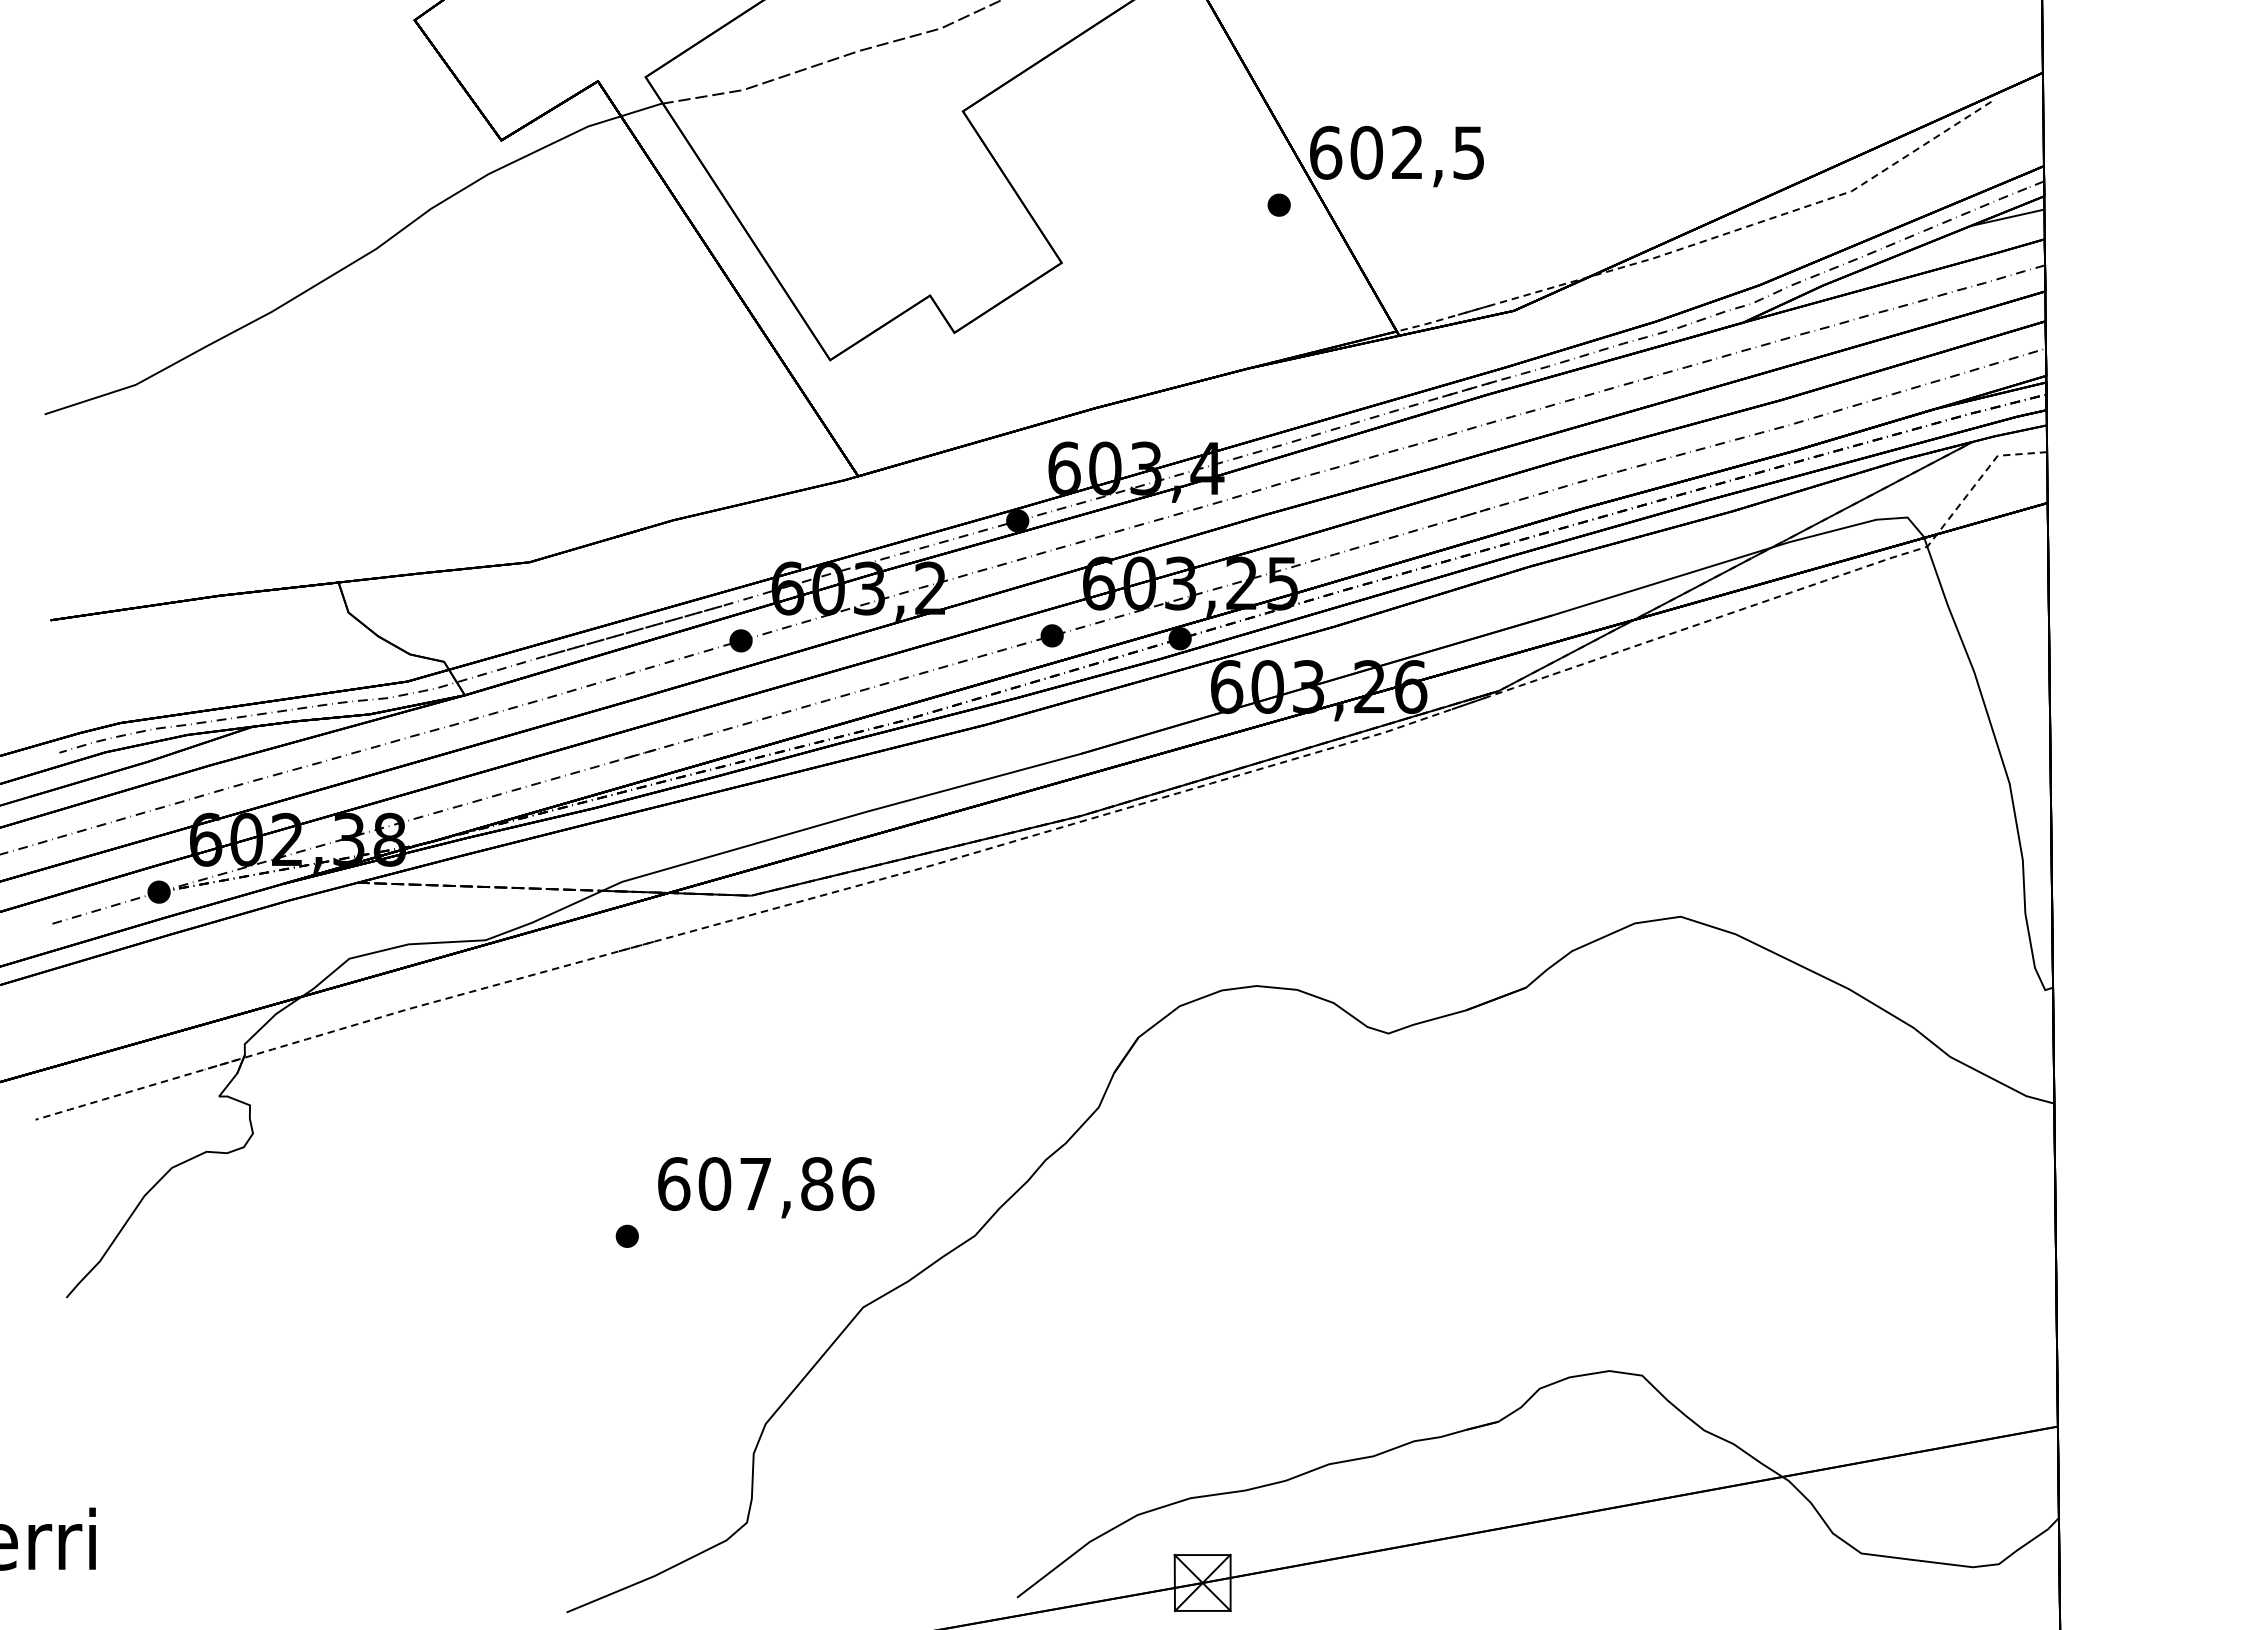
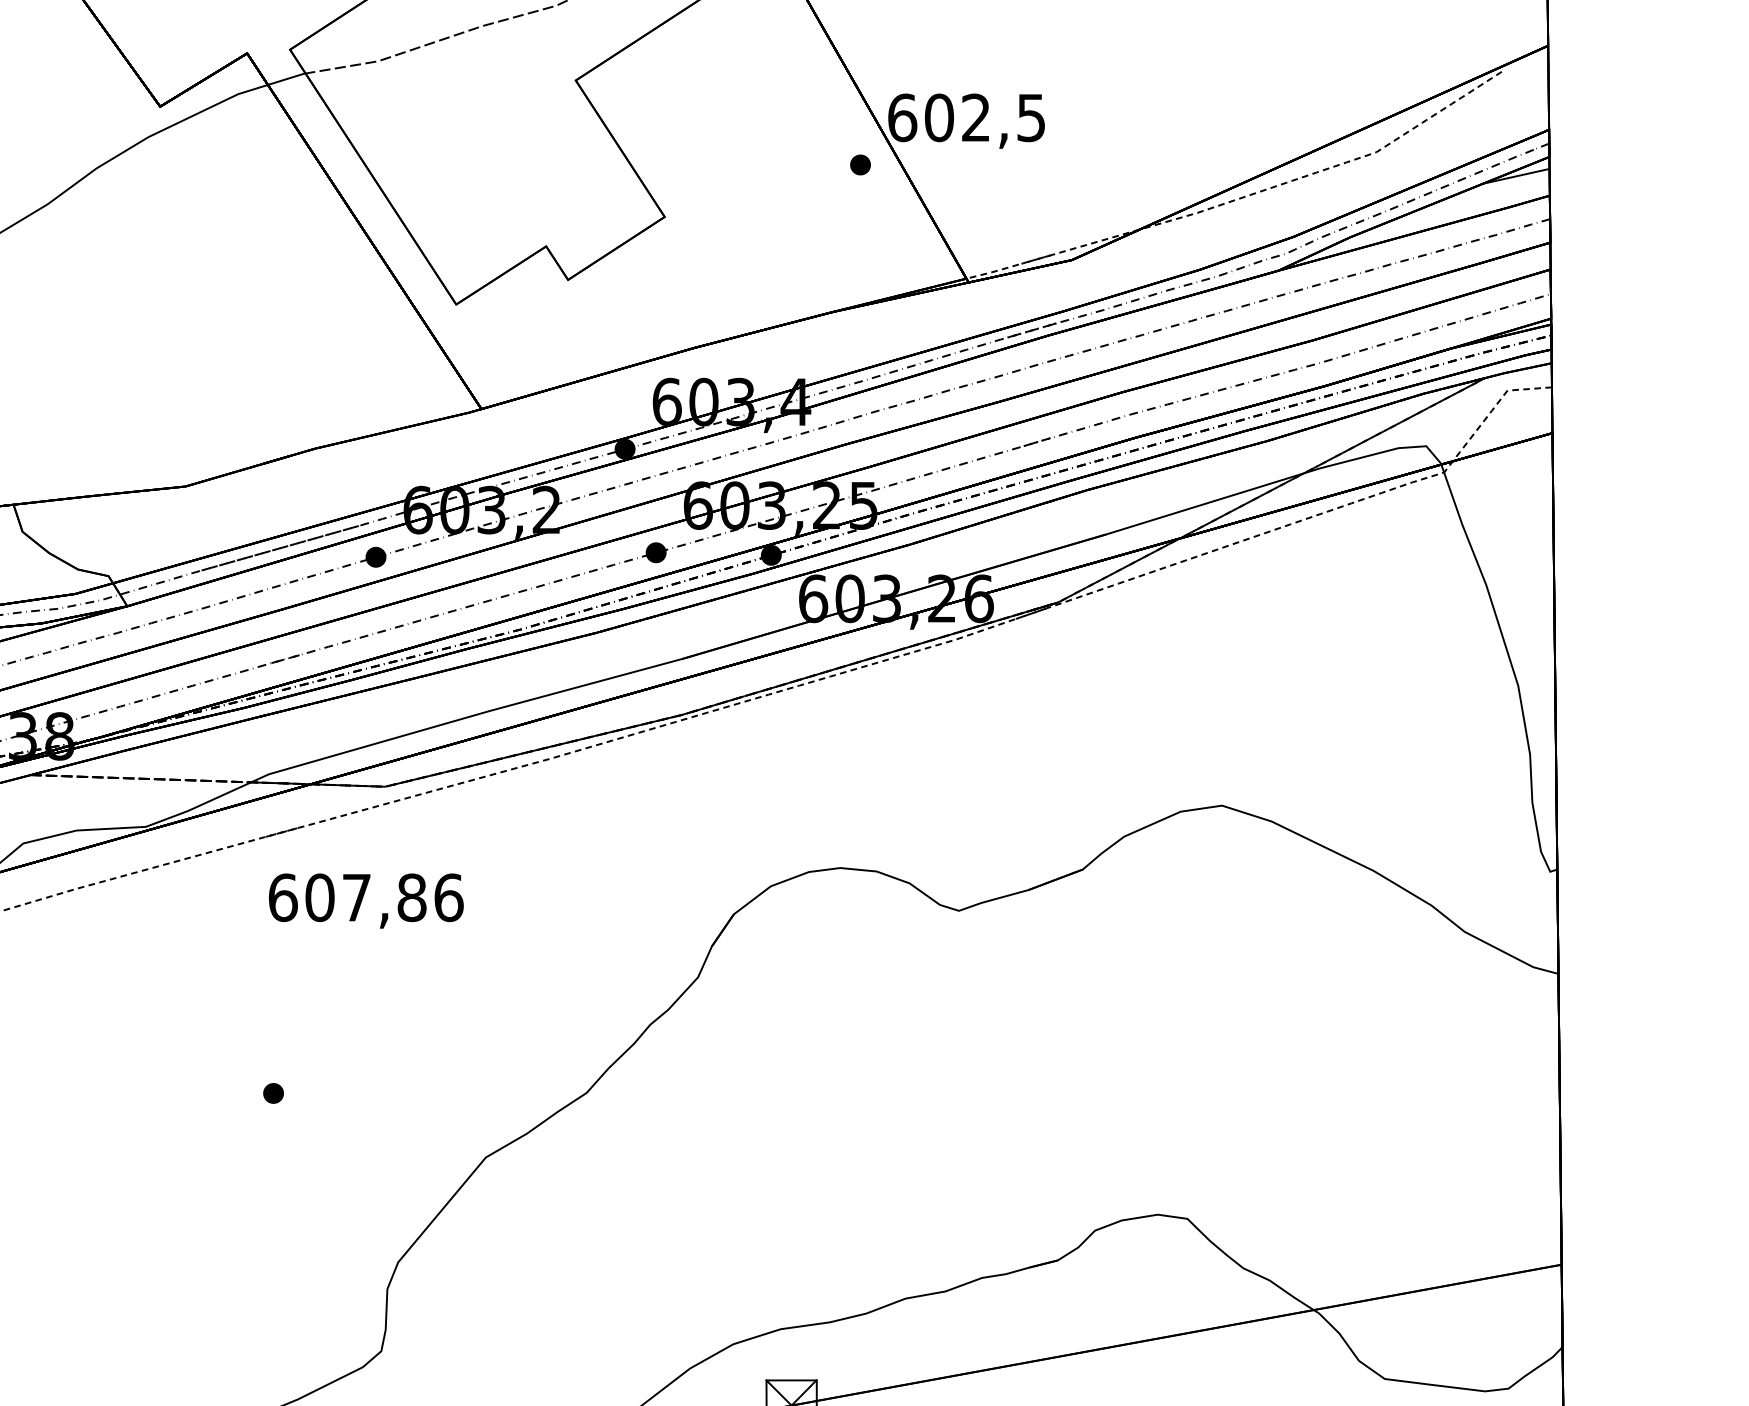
text: (766, 1187) -> (366, 900), moved

